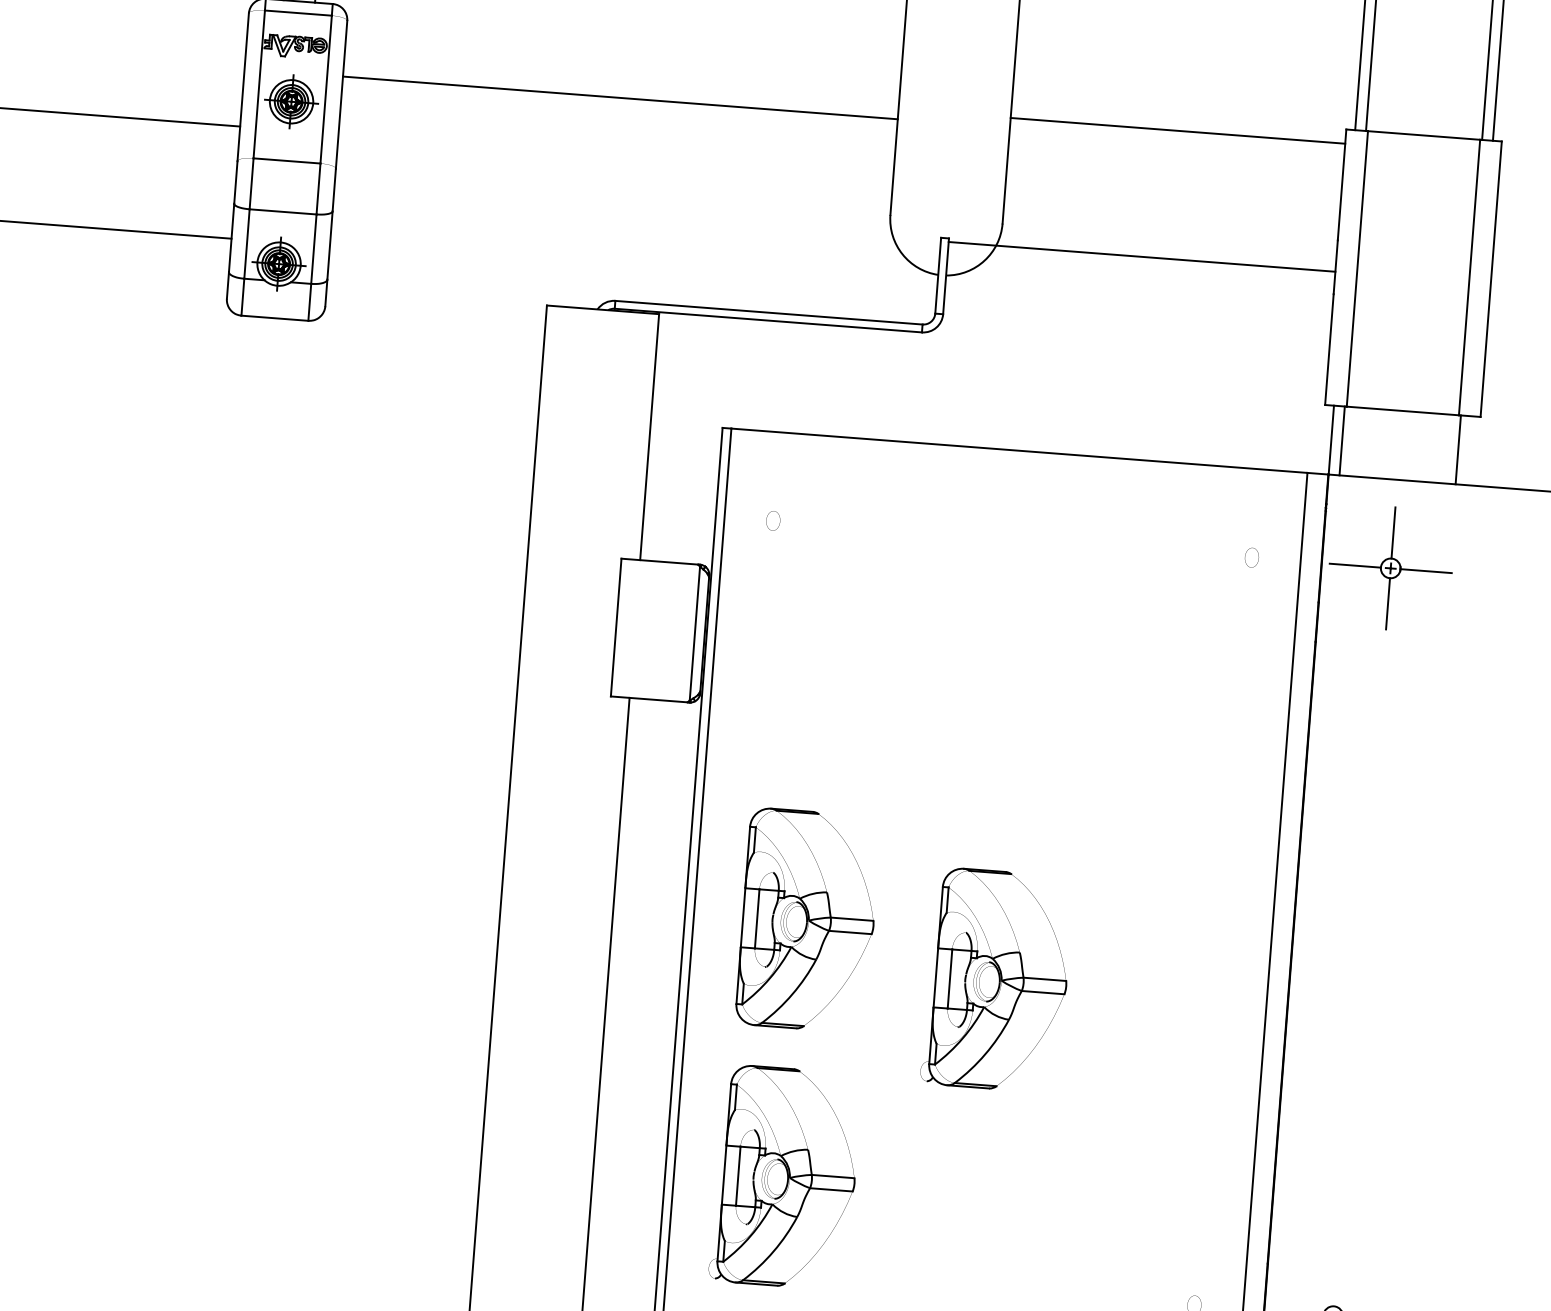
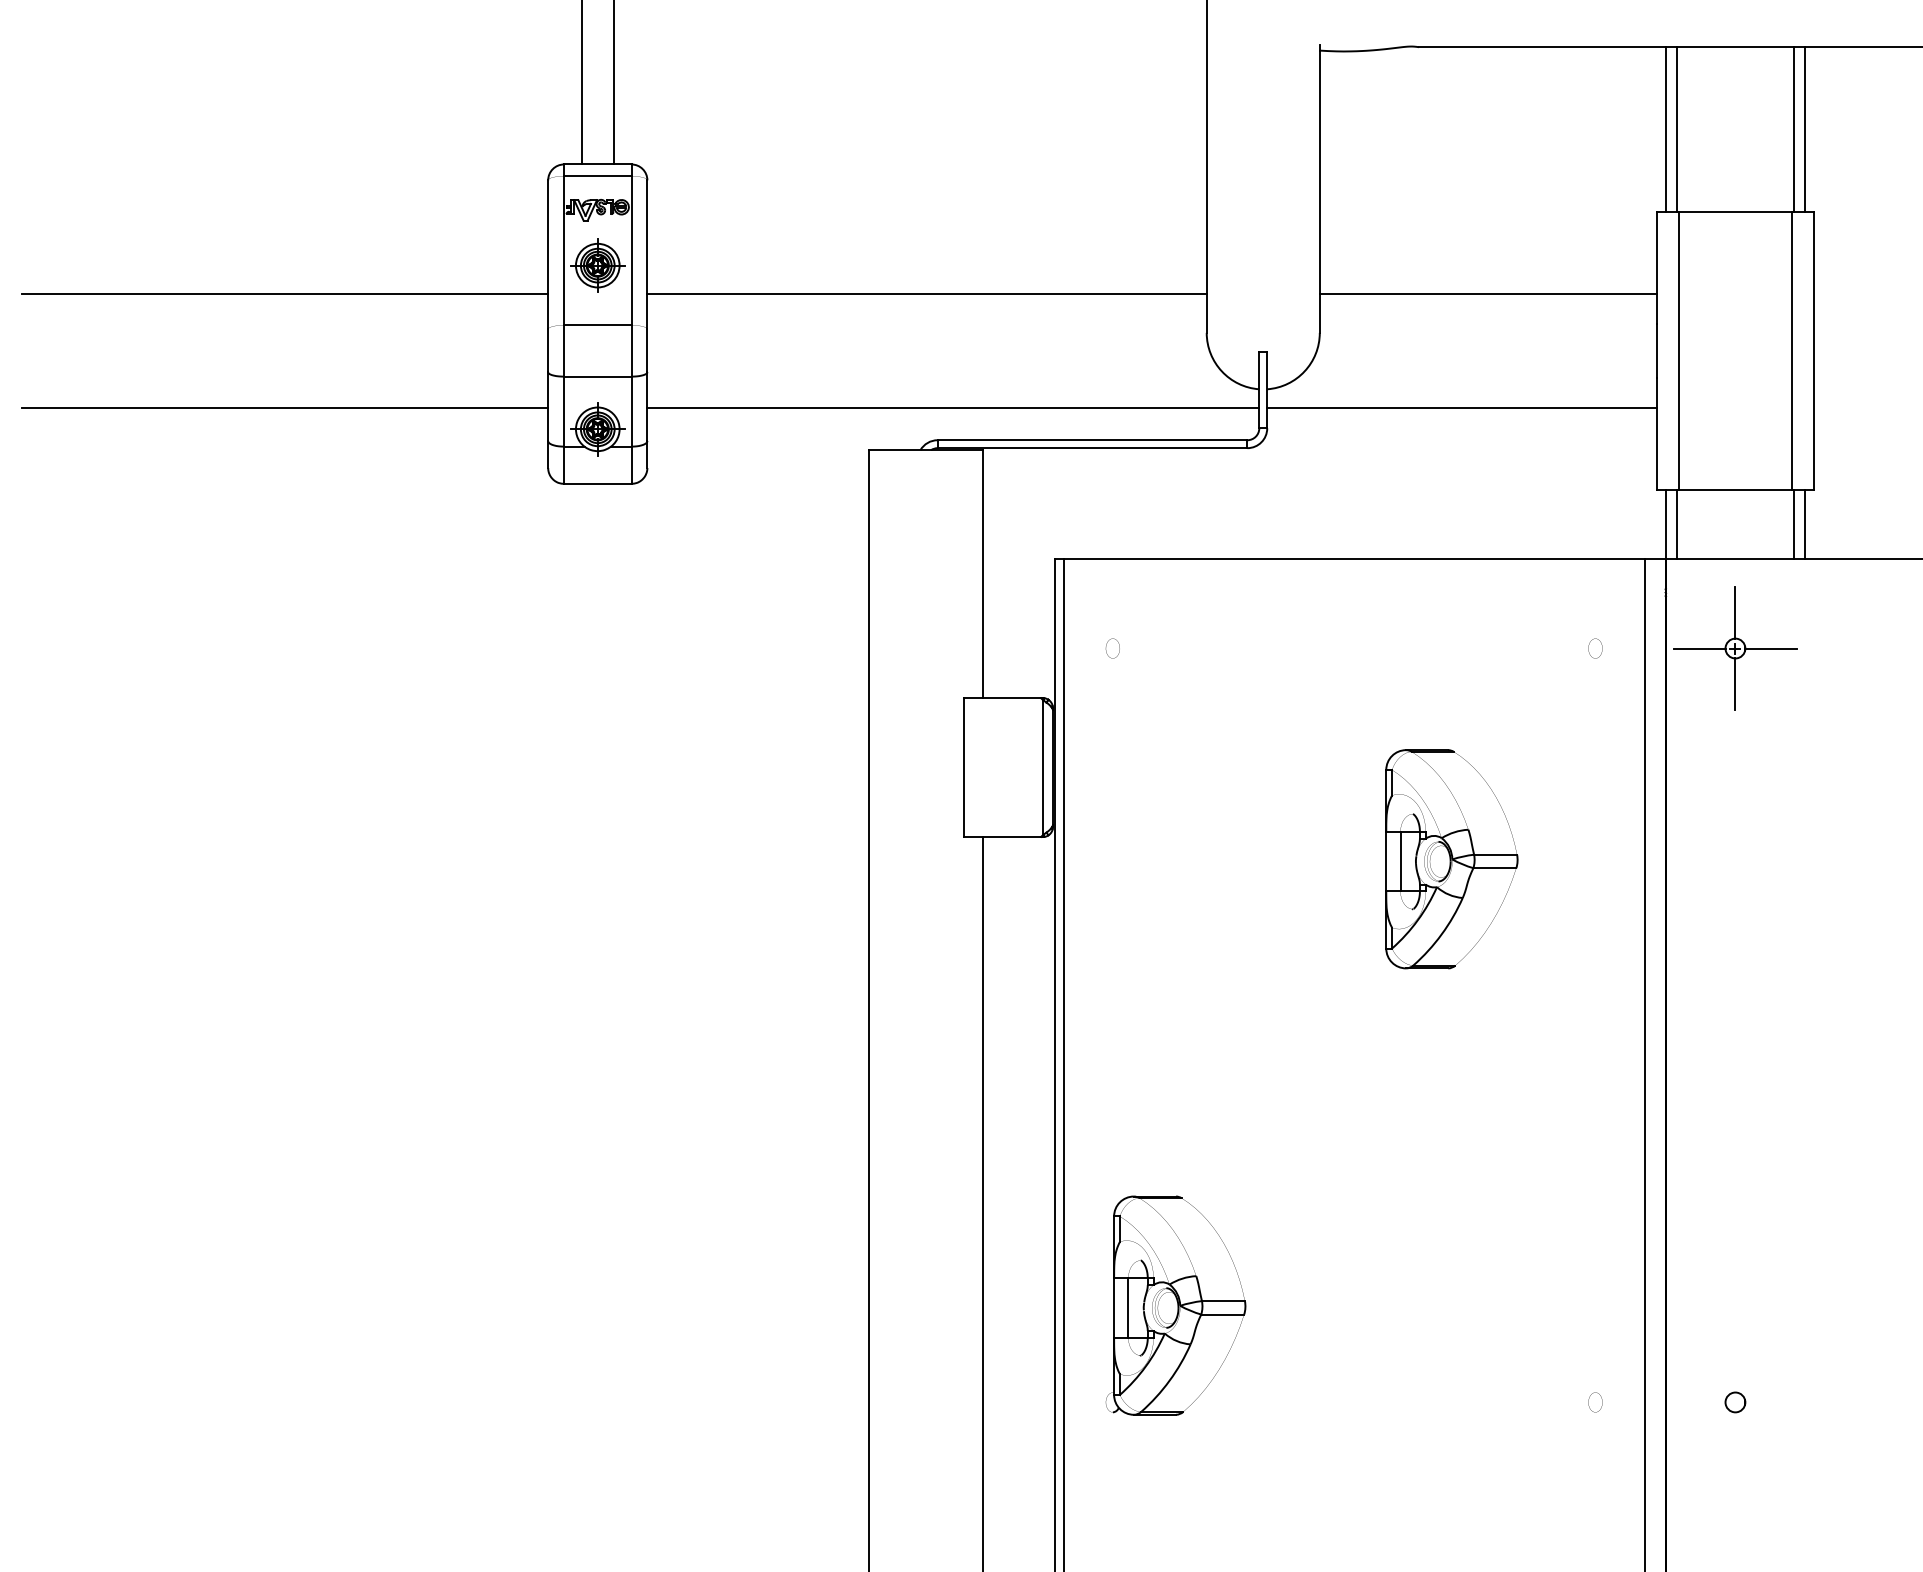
line: (619, 97) -> (926, 294), moved
line: (1178, 130) -> (1488, 294), moved
line: (1142, 256) -> (1462, 407), moved
line: (633, 269) -> (953, 407), added
line: (1468, 450) -> (1804, 524), added
part: (807, 920) -> (1451, 859), moved
part: (996, 980) -> (1372, 1091), removed

